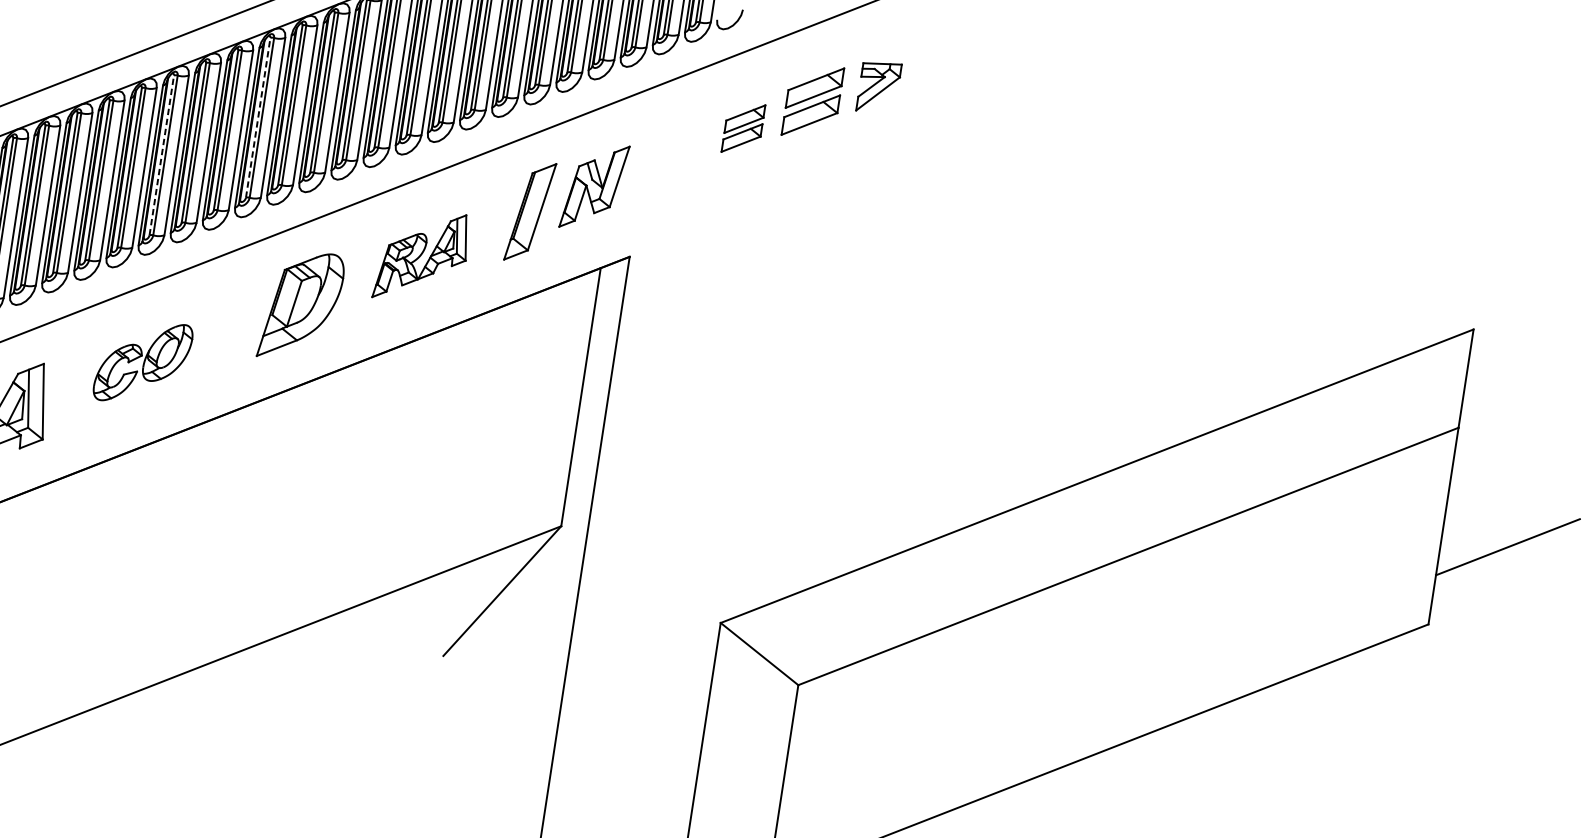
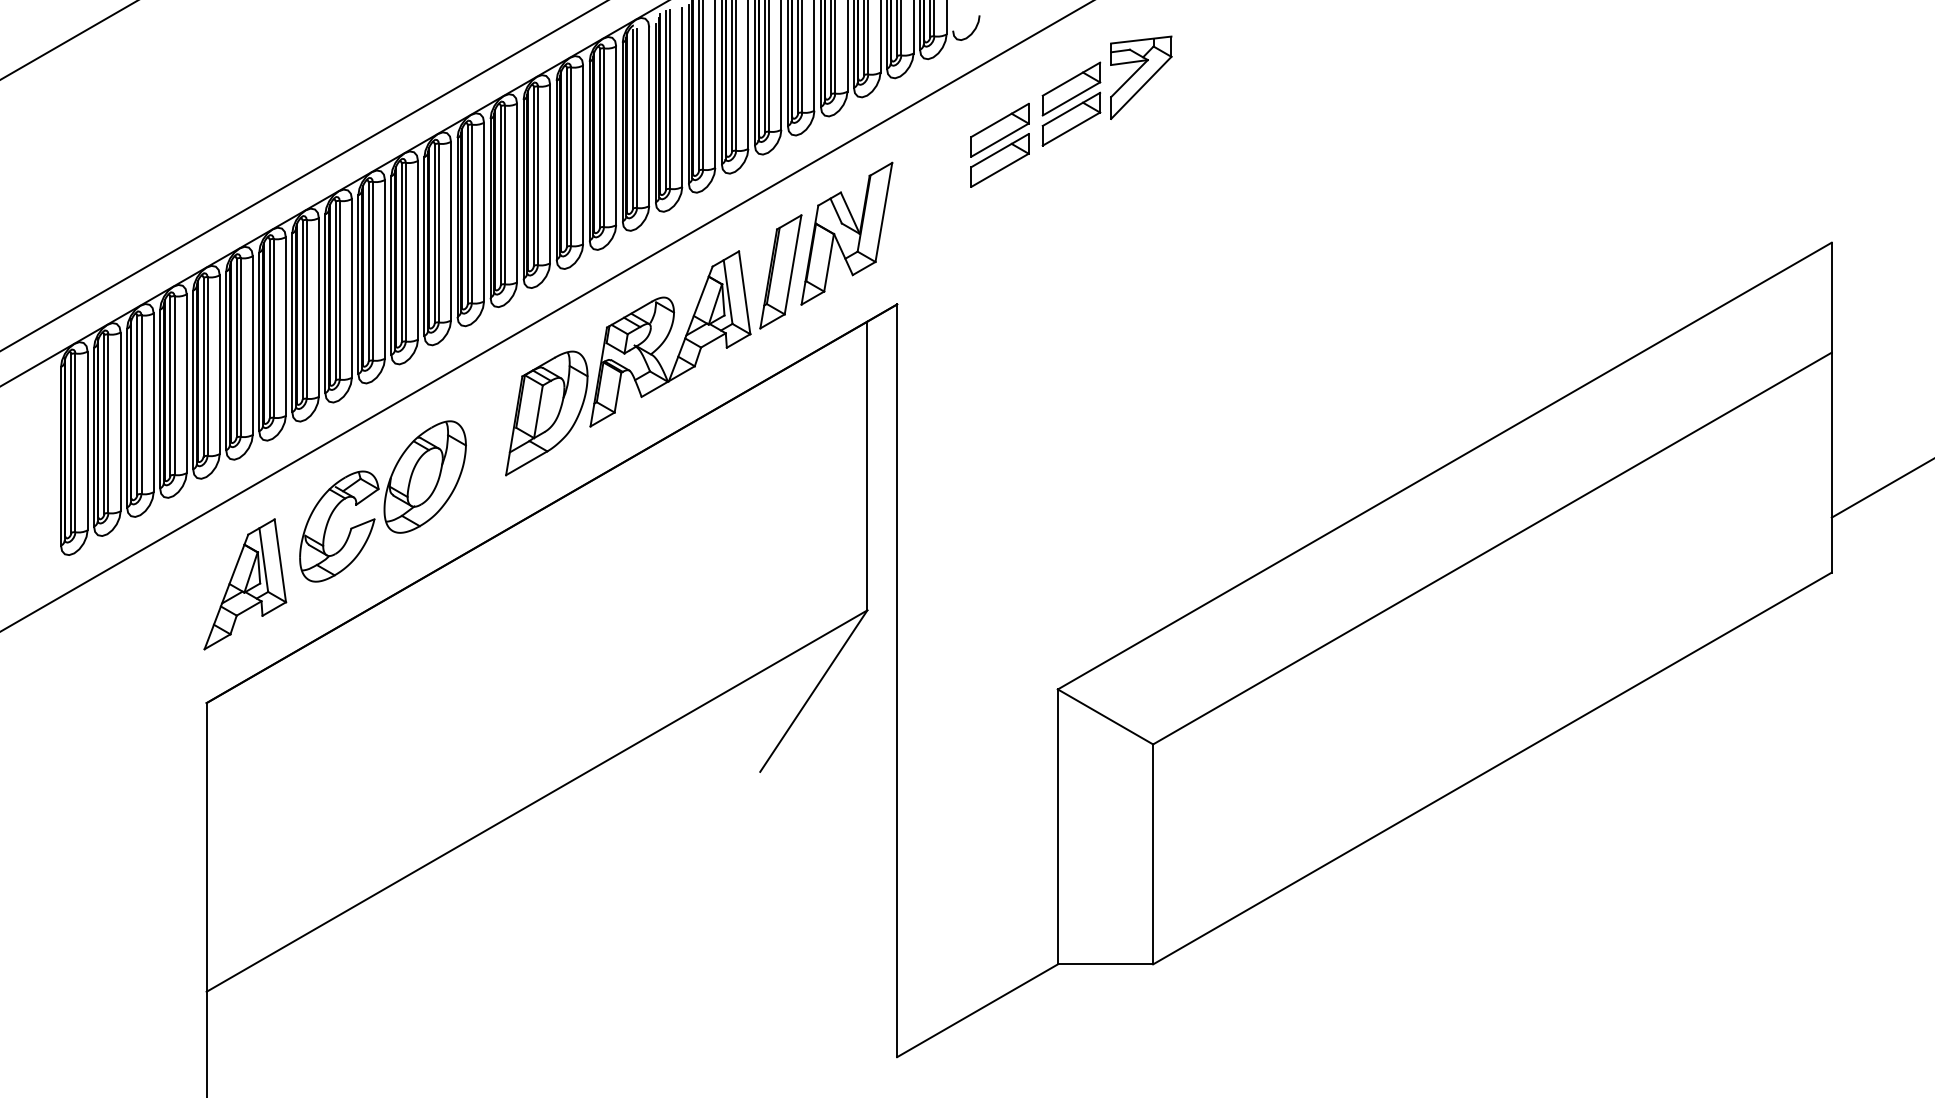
part: (879, 87) -> (1141, 77), size x1.43
line: (257, 117) -> (467, 214), dashed -> solid
part: (743, 127) -> (999, 144), size x1.43
line: (161, 155) -> (368, 271), dashed -> solid
part: (594, 186) -> (846, 233), size x1.43
part: (422, 256) -> (670, 338), size x1.67
part: (142, 362) -> (382, 501), size x1.67

